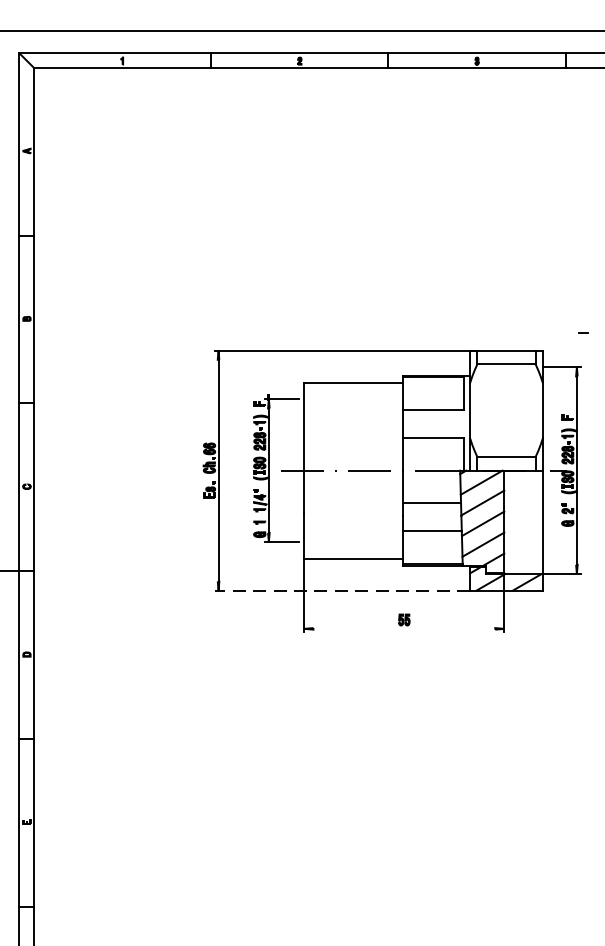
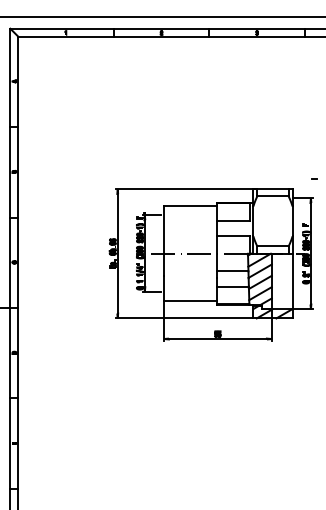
line: (342, 590) -> (184, 318), dashed -> solid
line: (403, 629) -> (217, 339), added

